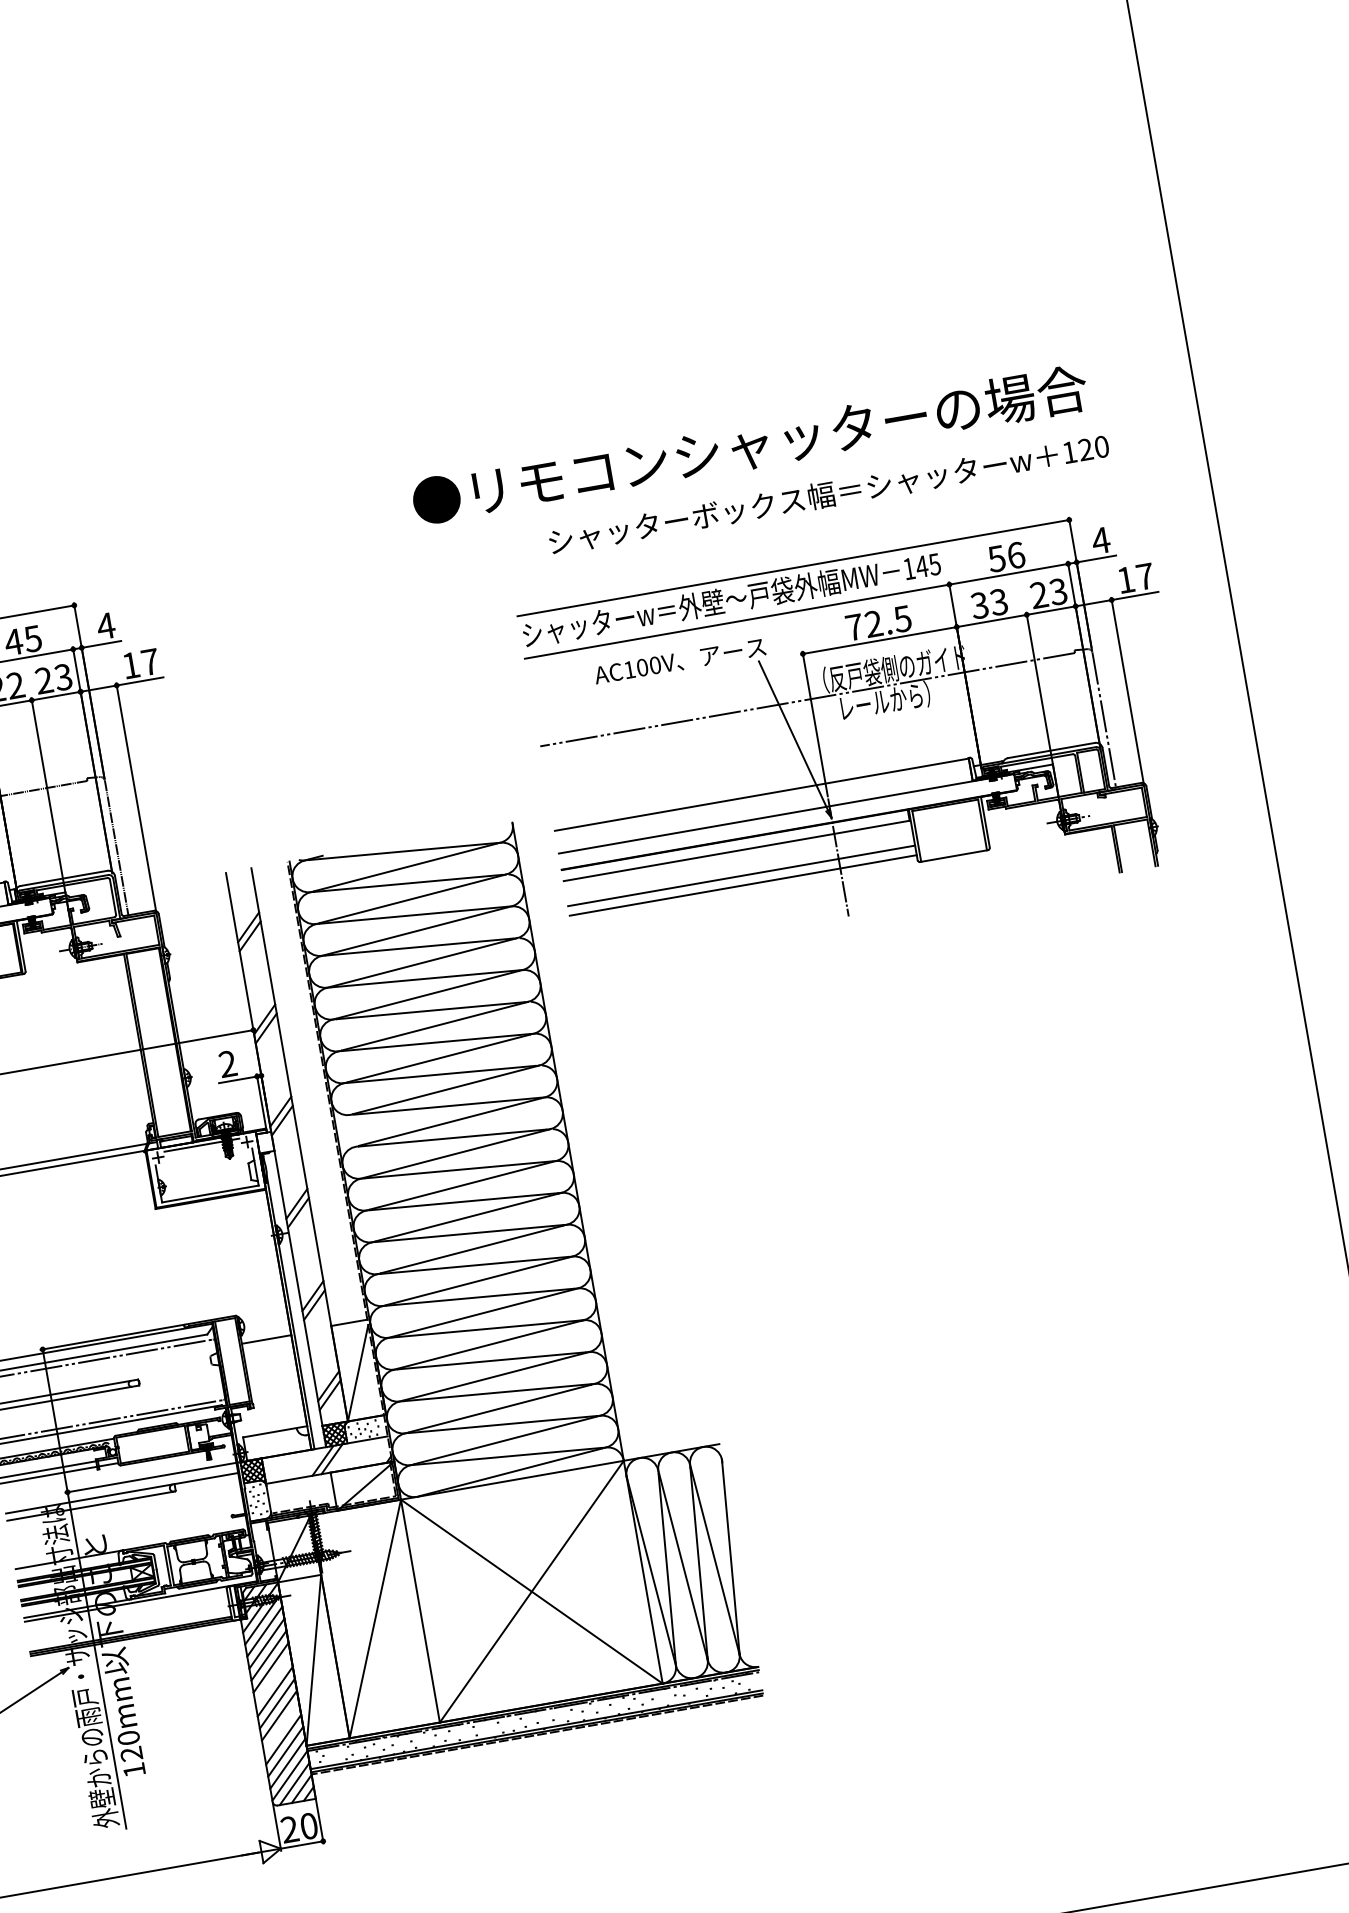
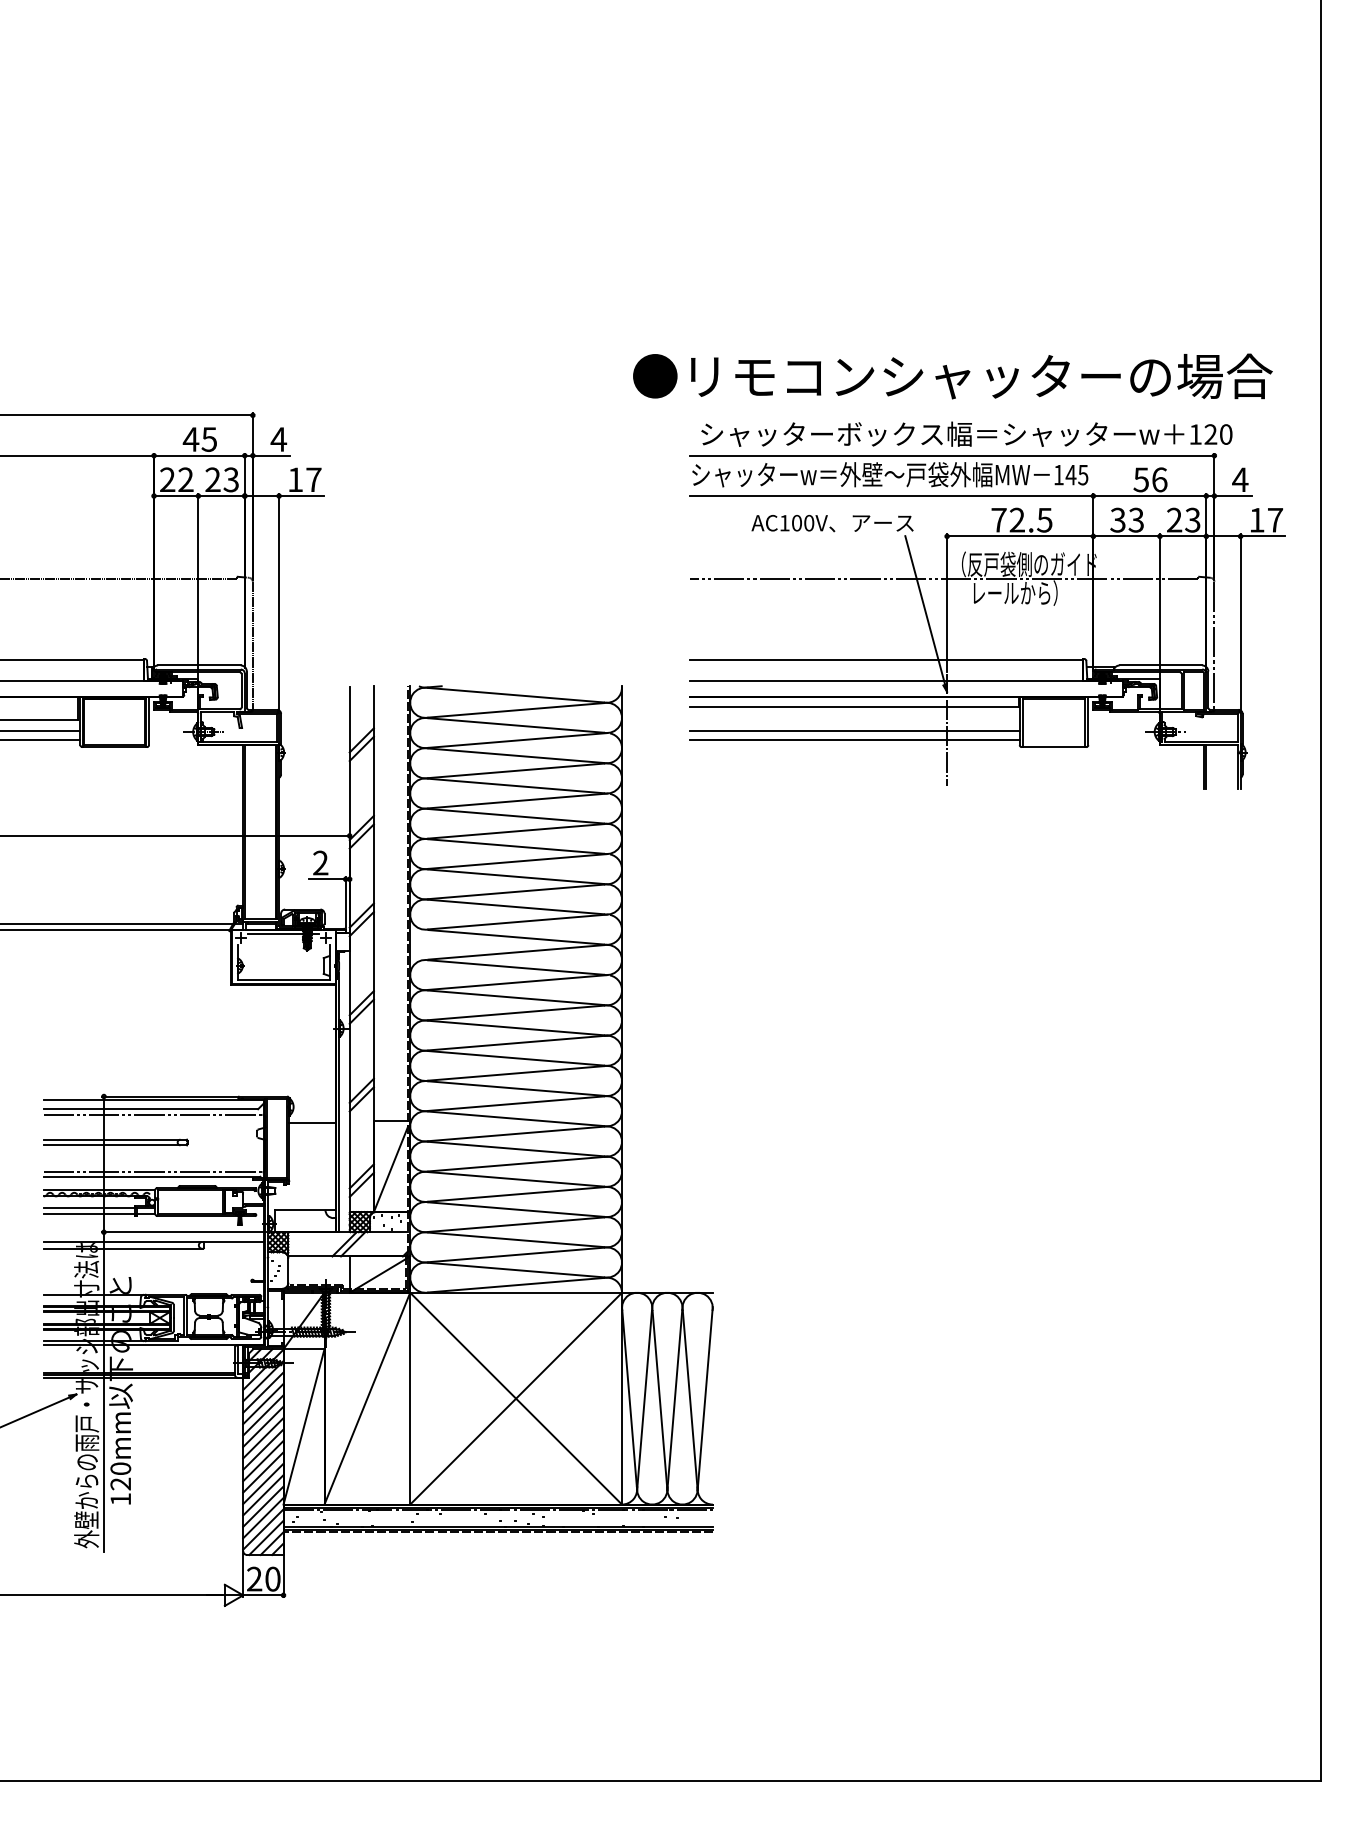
text: (749, 445) -> (952, 376), moved
part: (861, 736) -> (987, 621), moved
line: (273, 1679) -> (263, 1438), added
line: (281, 1727) -> (263, 1483), added

